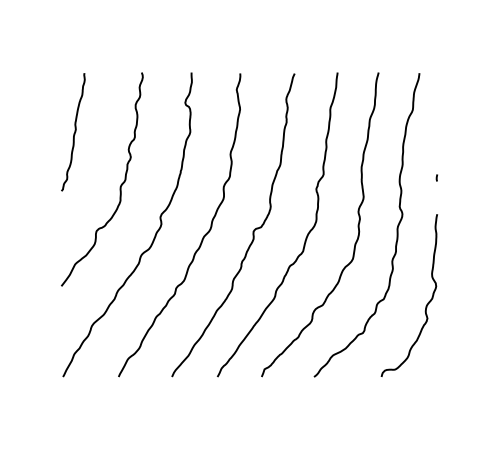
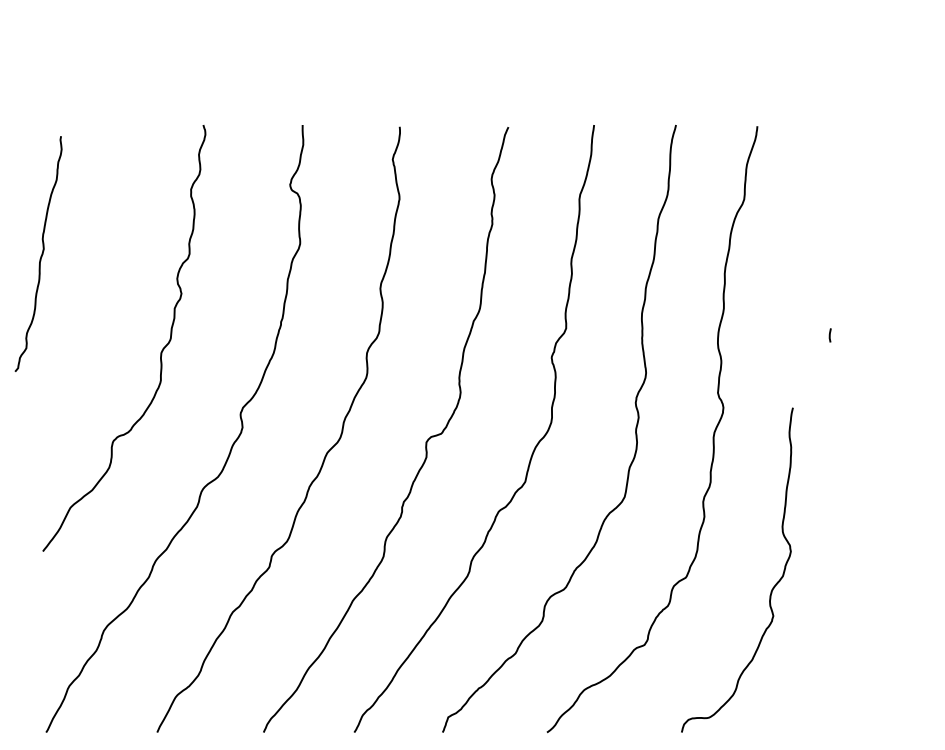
curve: (74, 132) -> (41, 254), moved
line: (436, 177) -> (829, 334), moved

